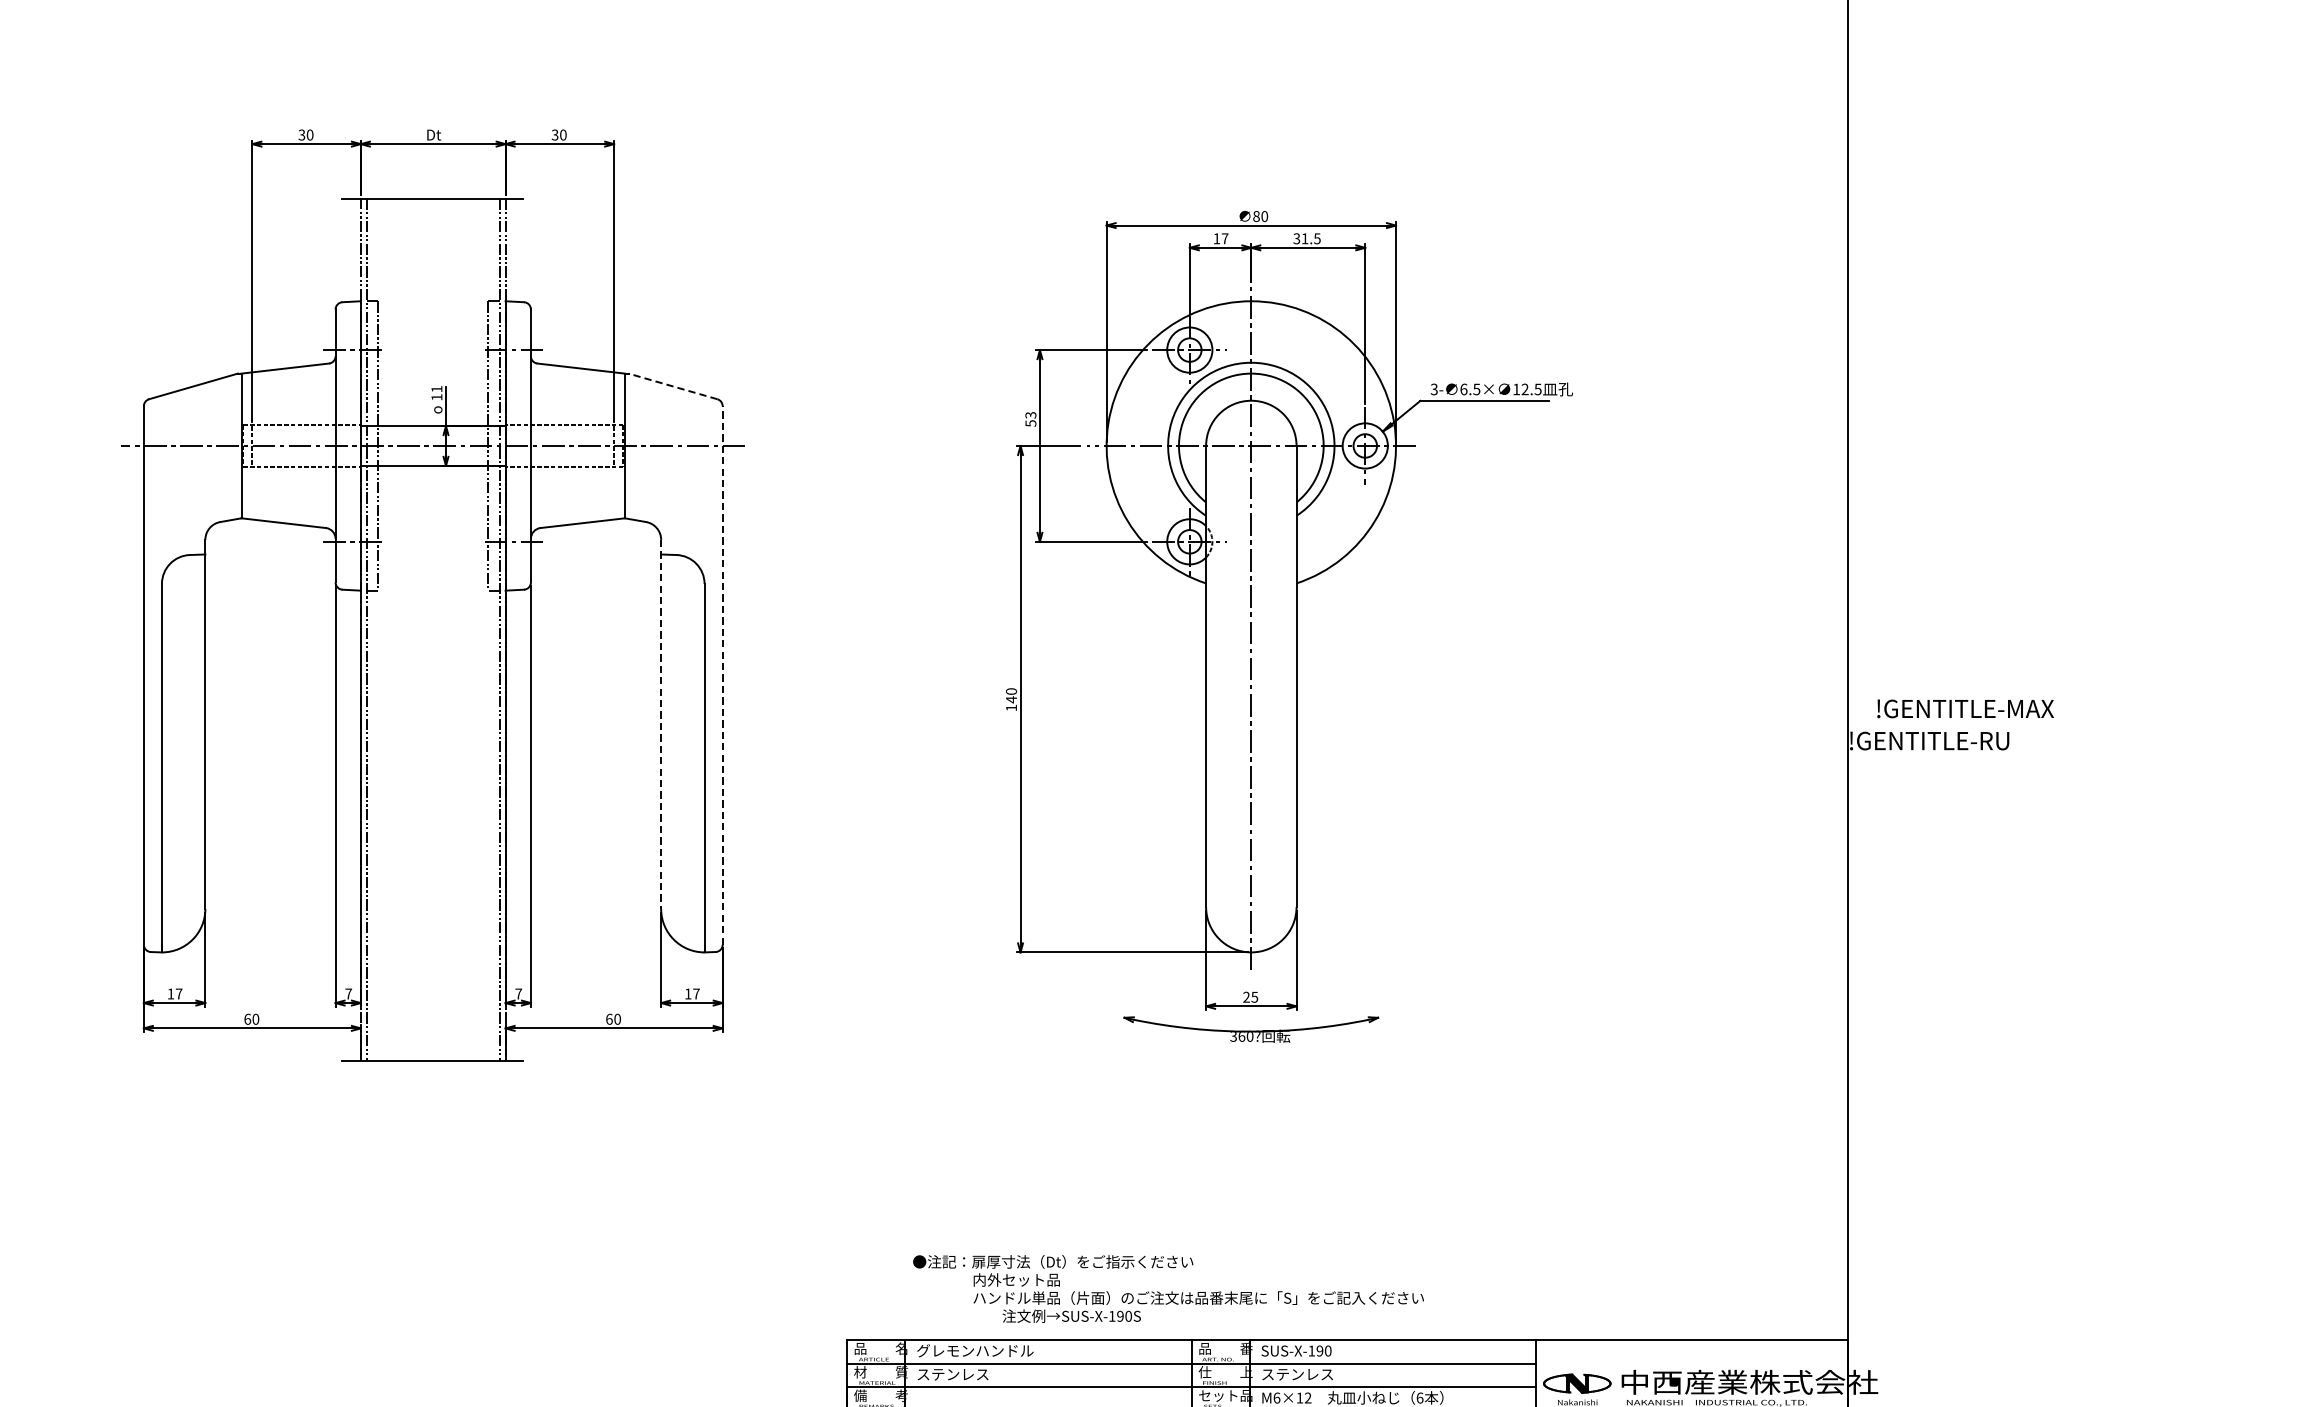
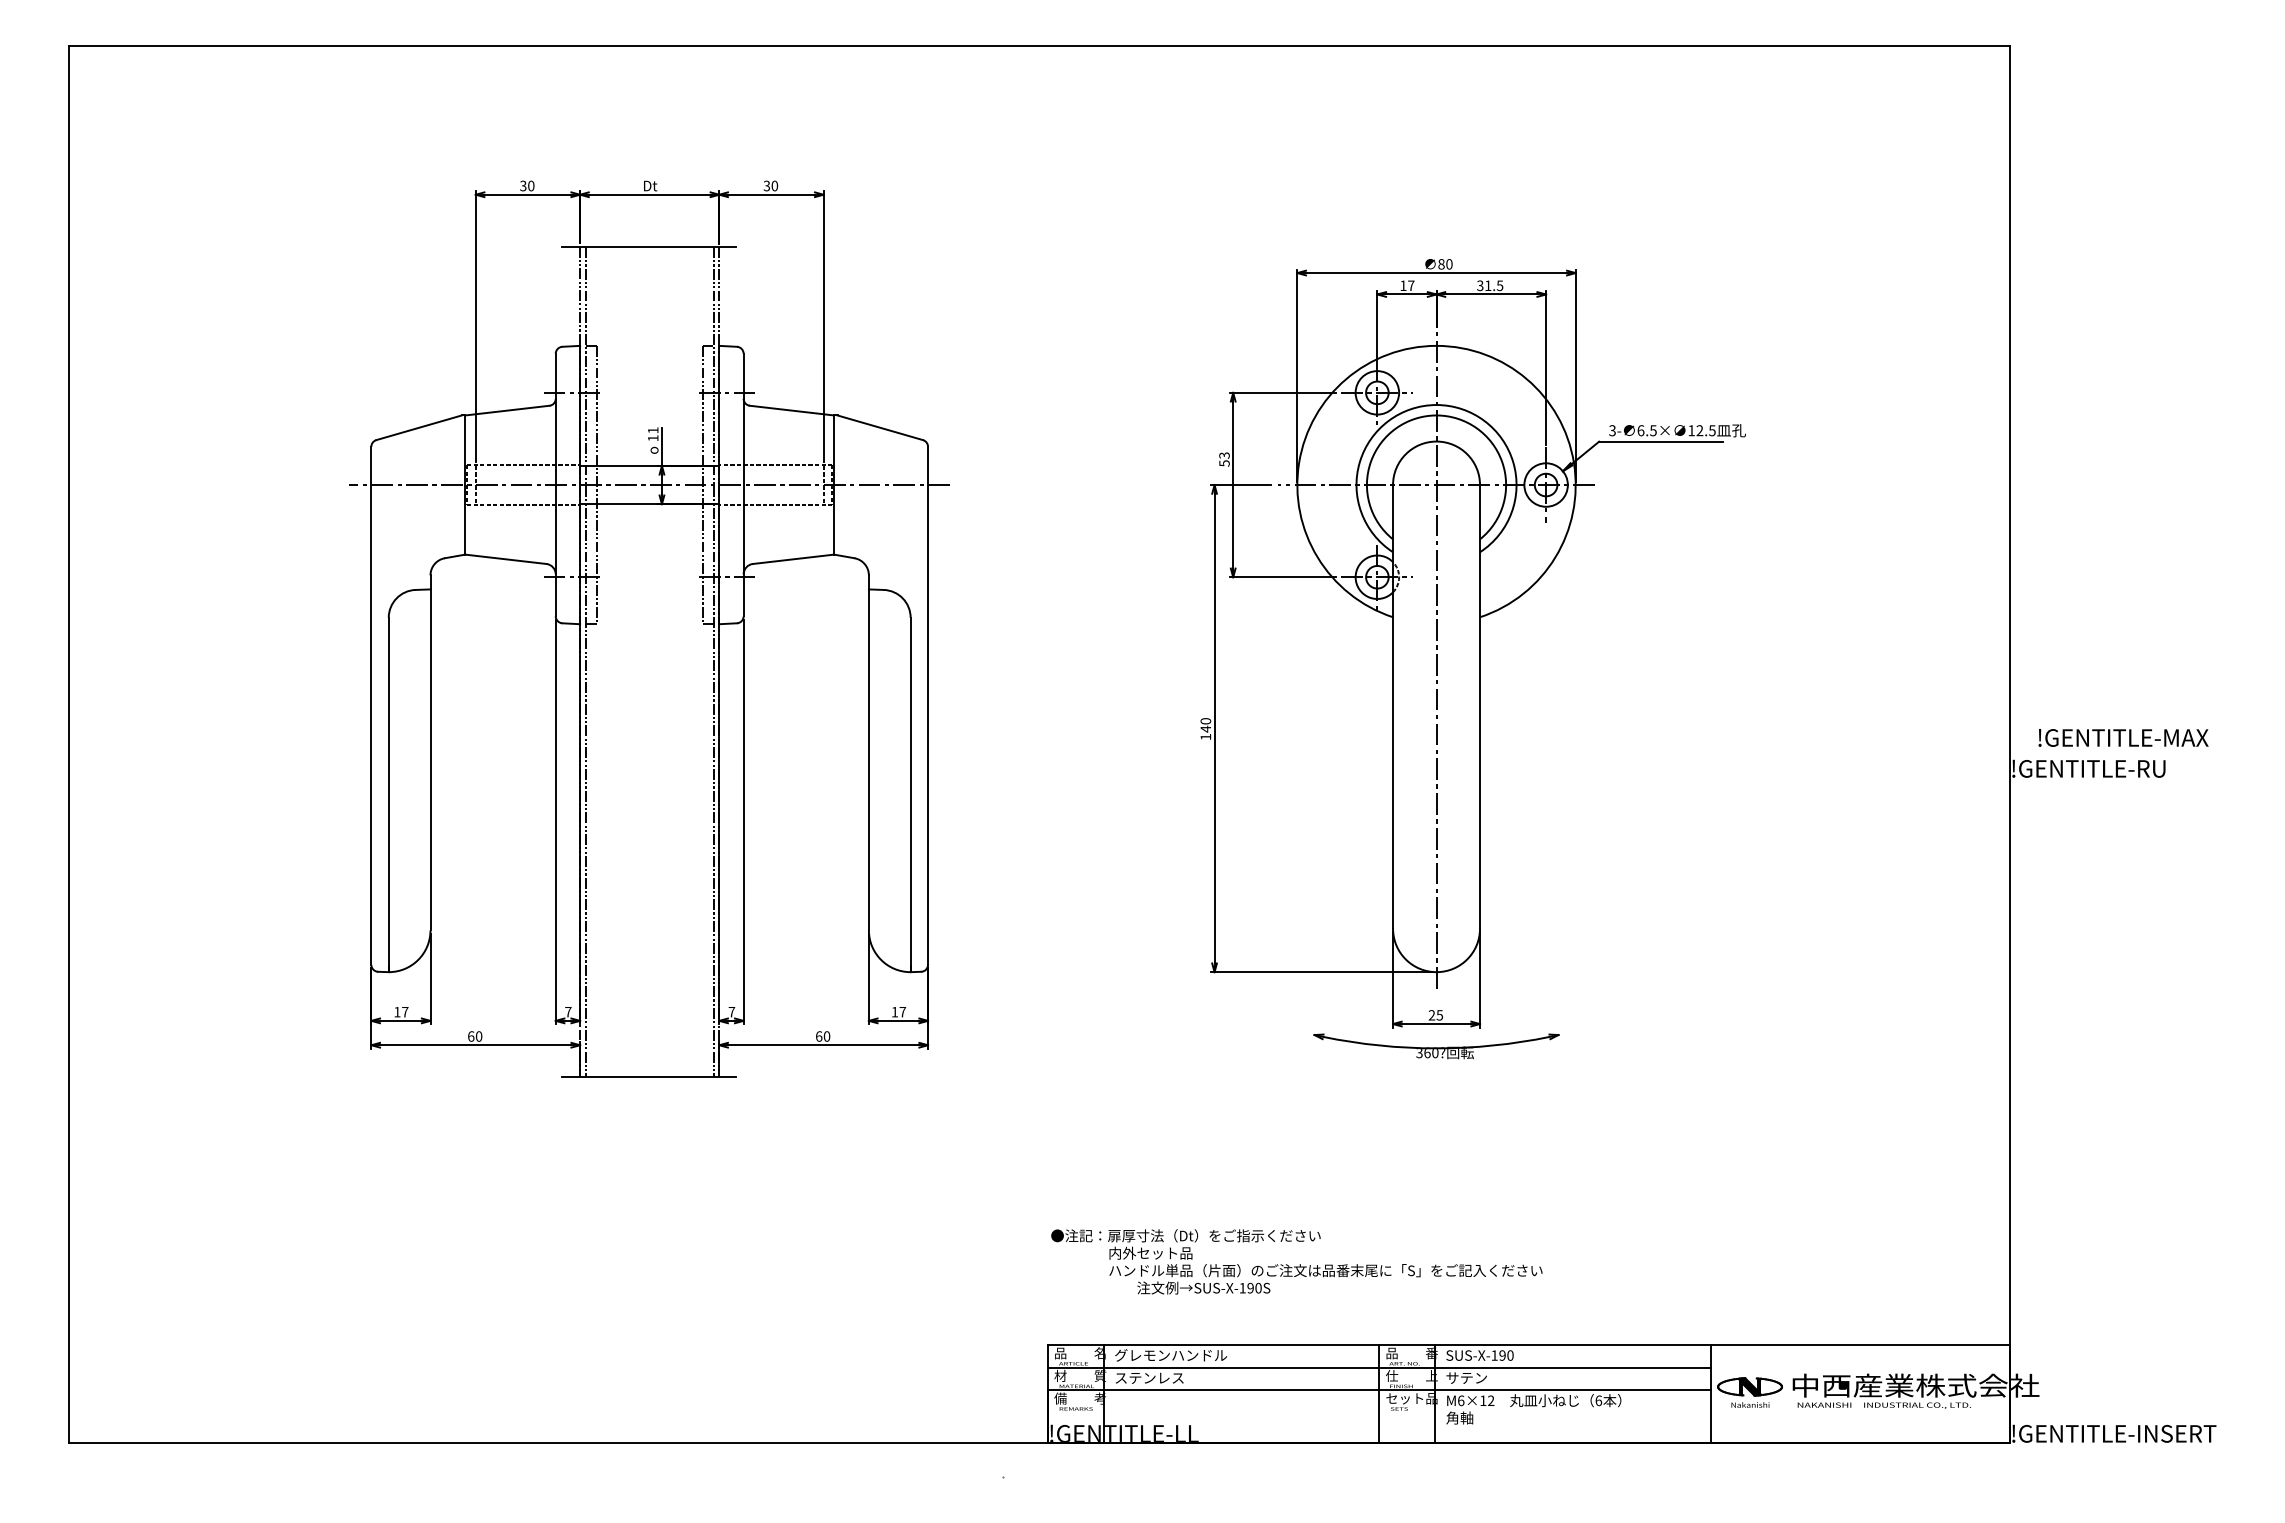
line: (672, 386) -> (879, 427), dashed -> solid
line: (723, 675) -> (928, 705), dashed -> solid
line: (660, 724) -> (868, 752), dashed -> solid
text: (1168, 1288) -> (1296, 1261), moved
text: (1297, 1373) -> (1480, 1377), ステンレス -> サテン

